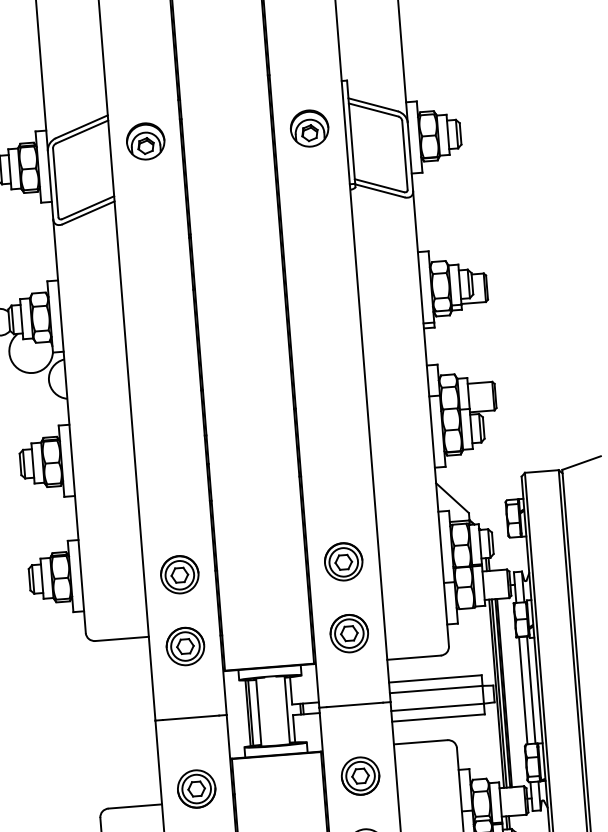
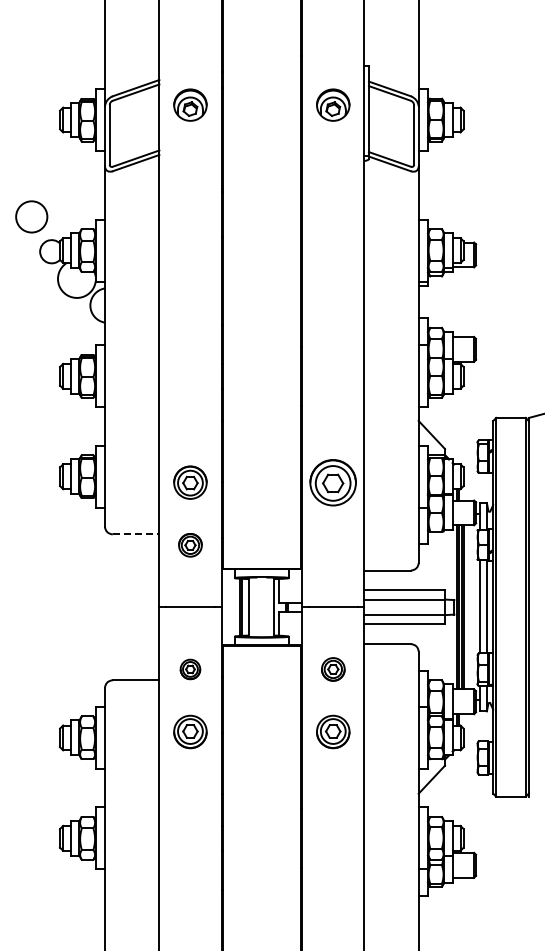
part: (343, 561) -> (333, 482), size x1.4
part: (349, 633) -> (333, 545), removed
line: (122, 639) -> (136, 534), solid -> dashed
part: (185, 646) -> (190, 545), size x0.7
part: (360, 776) -> (333, 669), size x0.7
part: (196, 789) -> (190, 669), size x0.6

